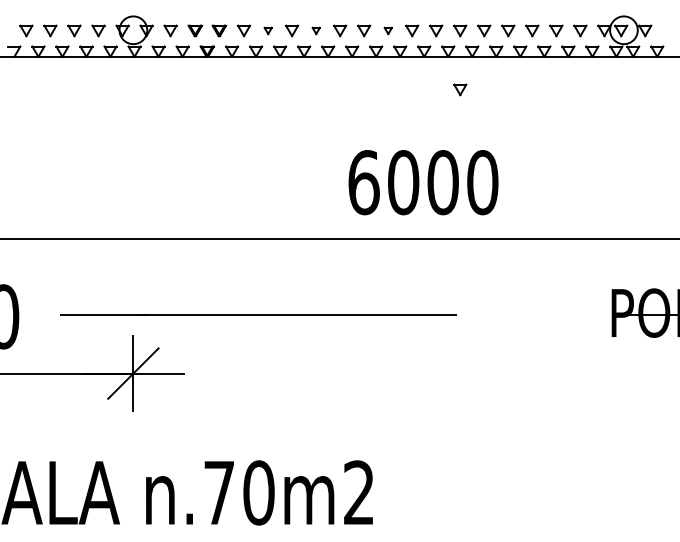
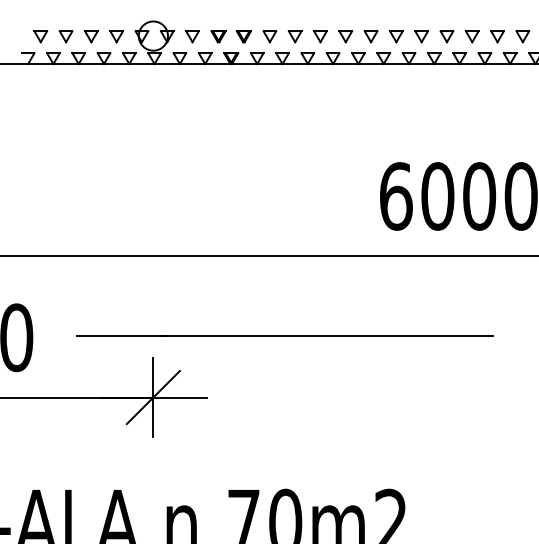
part: (268, 30) -> (295, 36), size x1.67
part: (316, 30) -> (346, 36), size x1.67
part: (388, 30) -> (421, 36), size x1.67
part: (460, 89) -> (497, 98), removed

